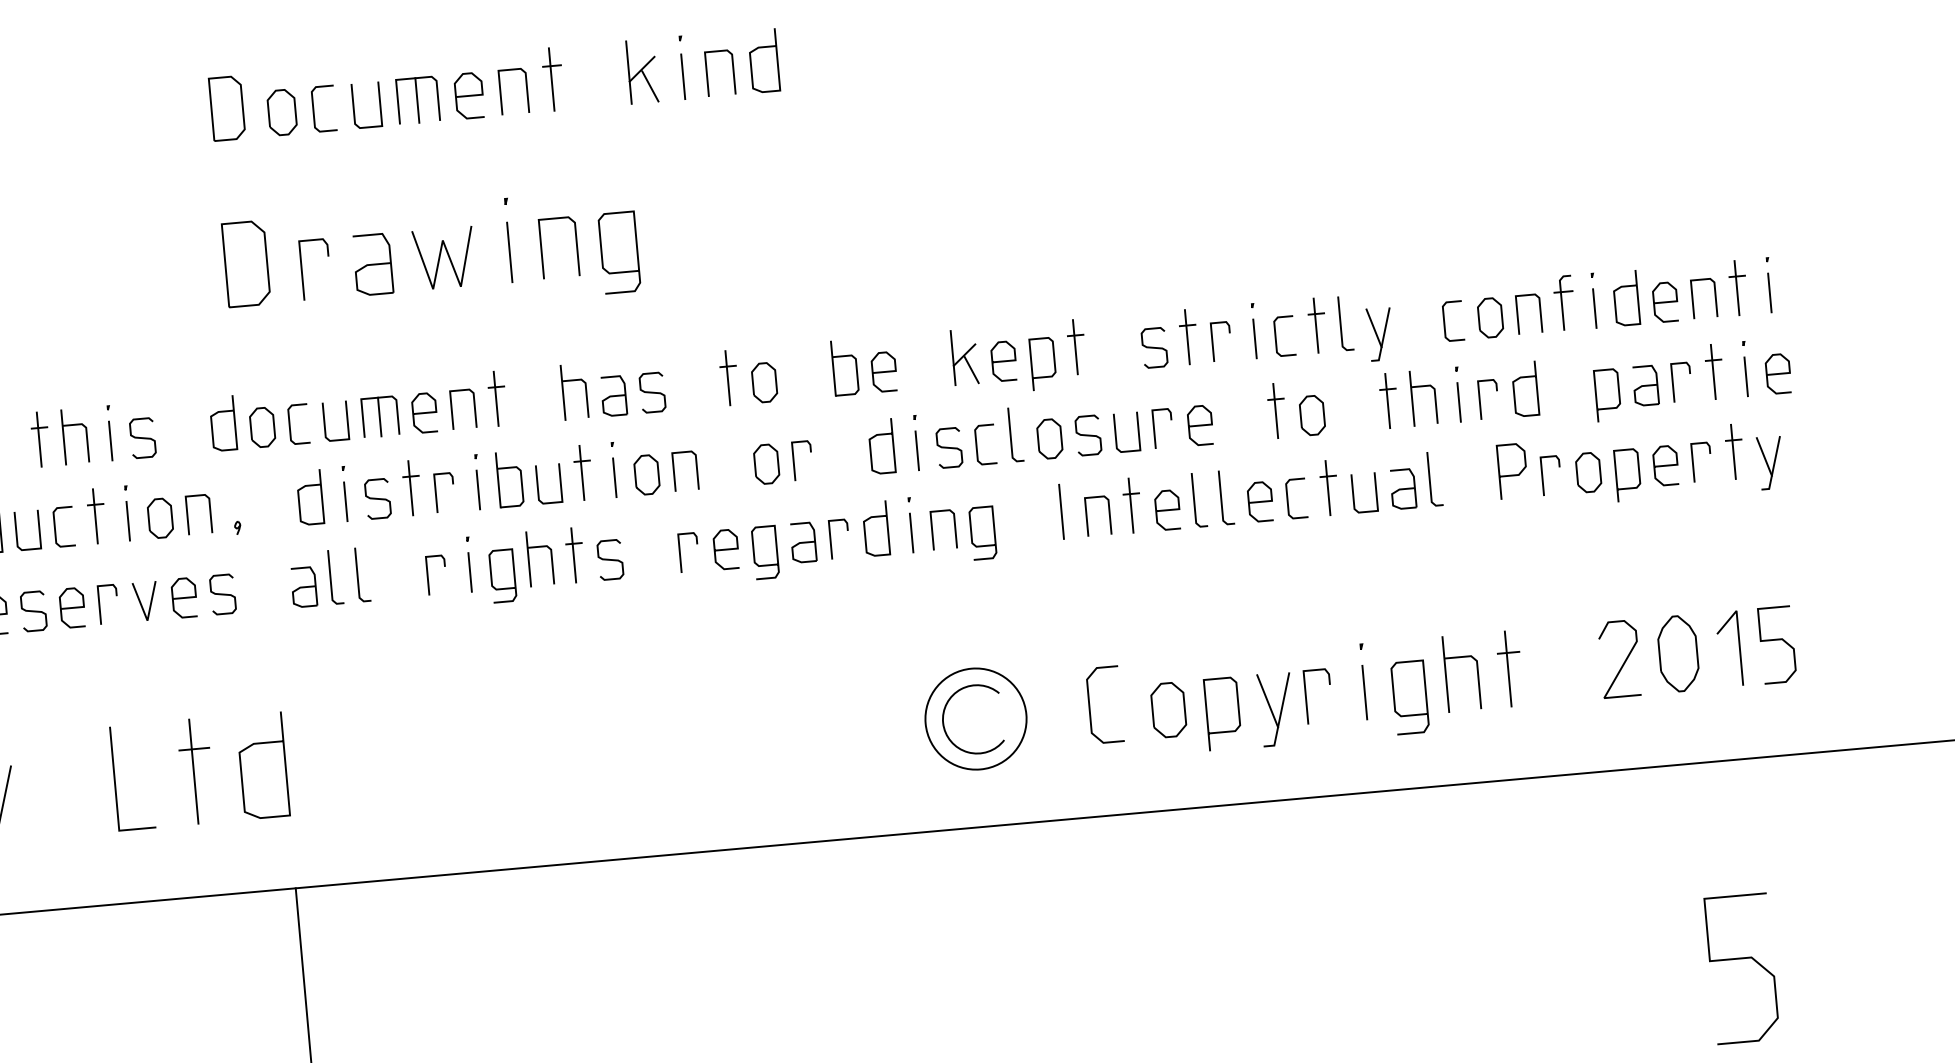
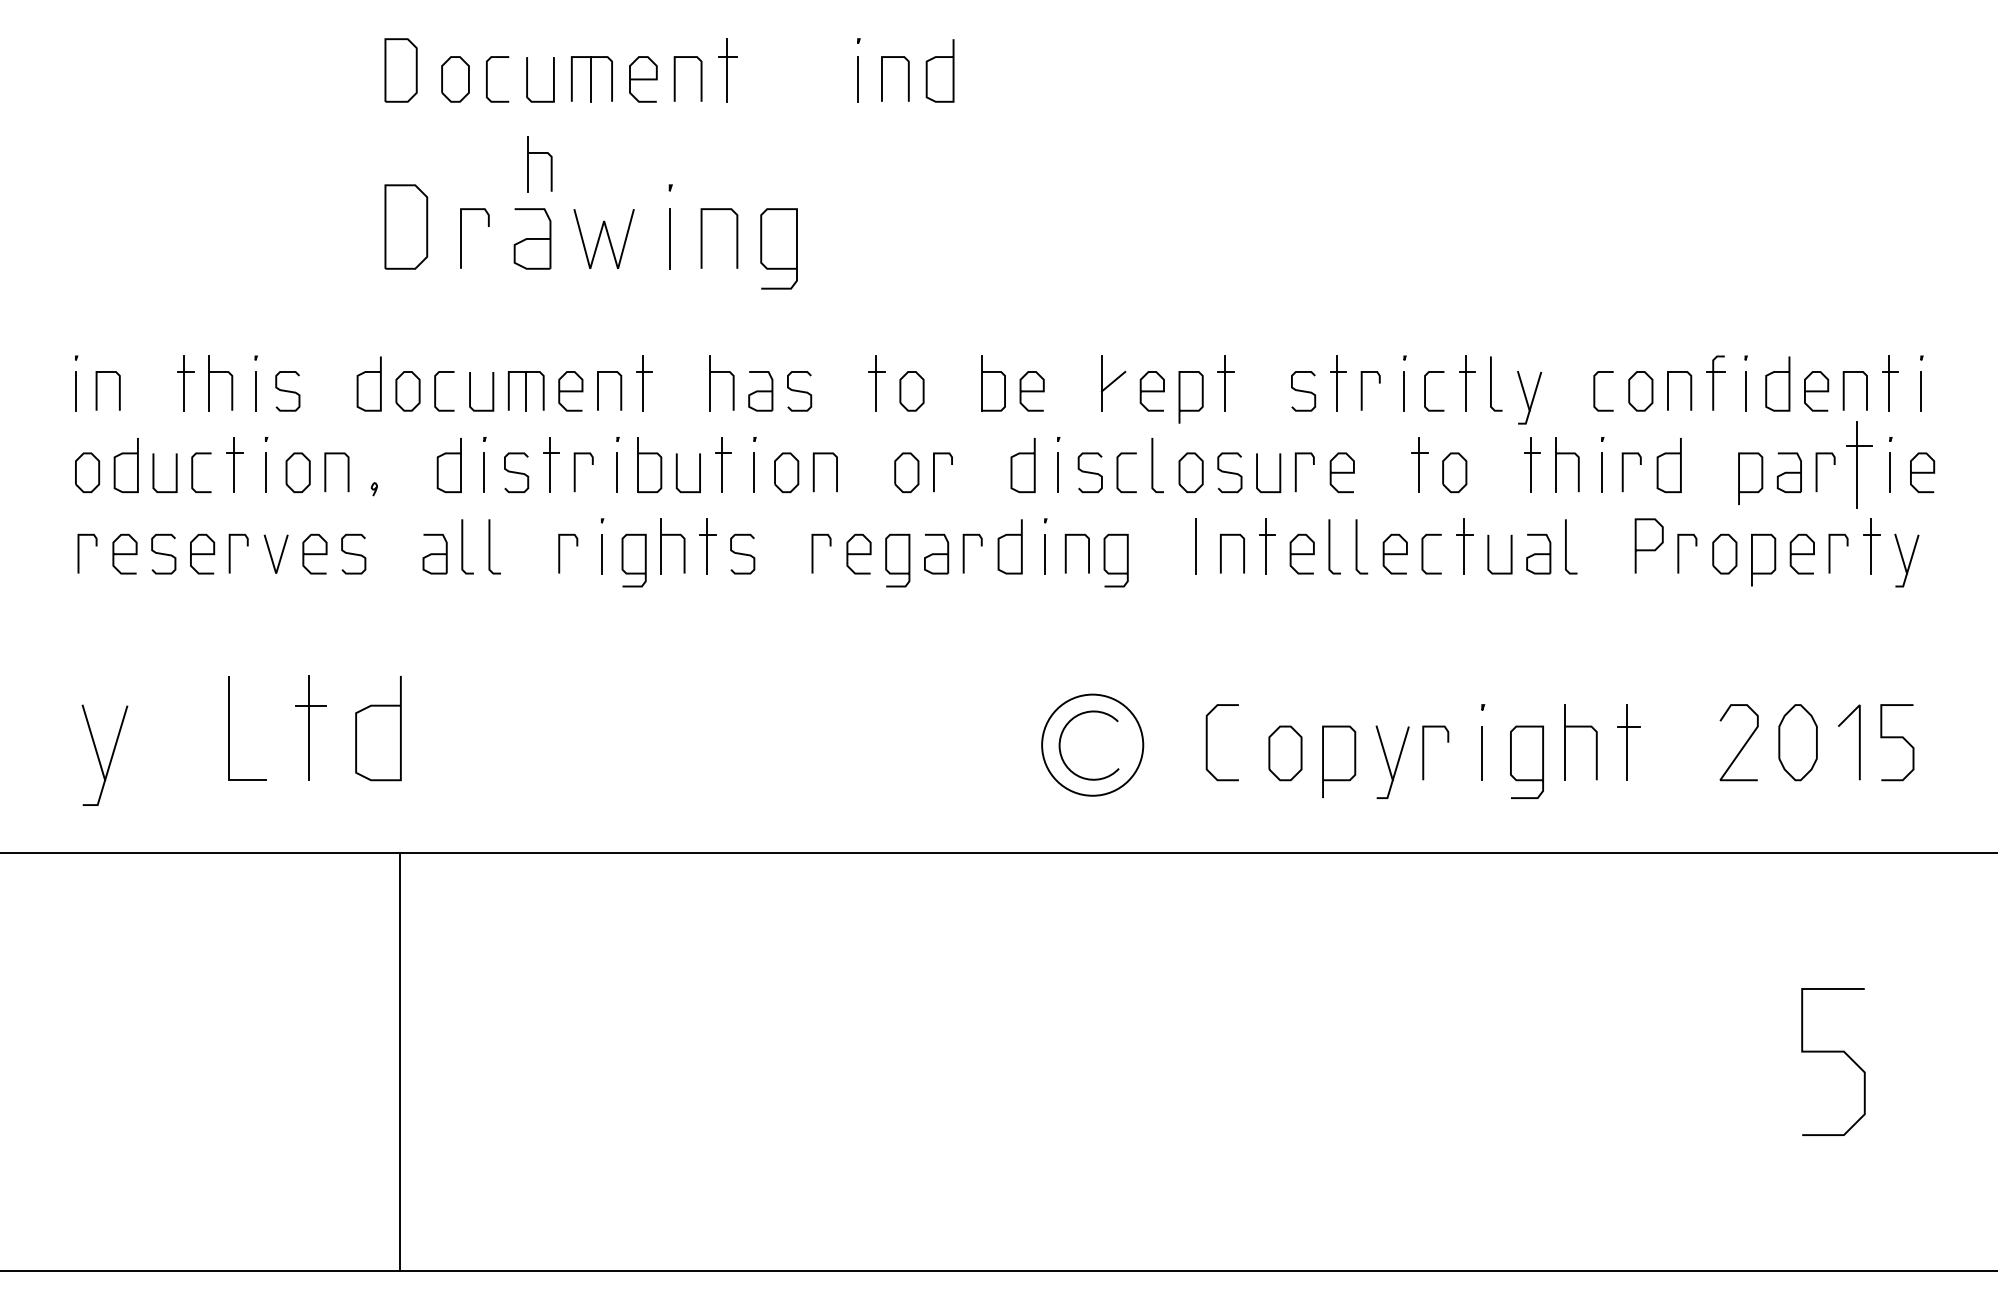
part: (641, 71) -> (817, 70), removed
part: (372, 178) -> (539, 153), added
line: (971, 369) -> (1119, 396), removed
part: (1713, 371) -> (1858, 464), size x1.6

